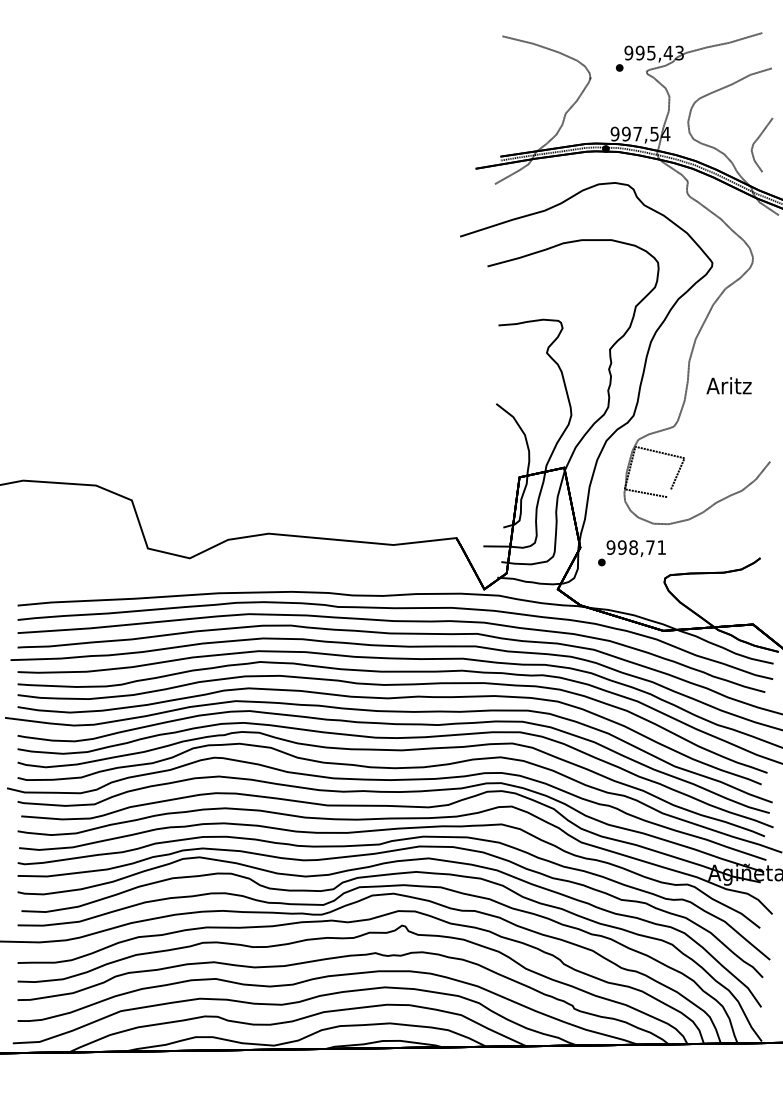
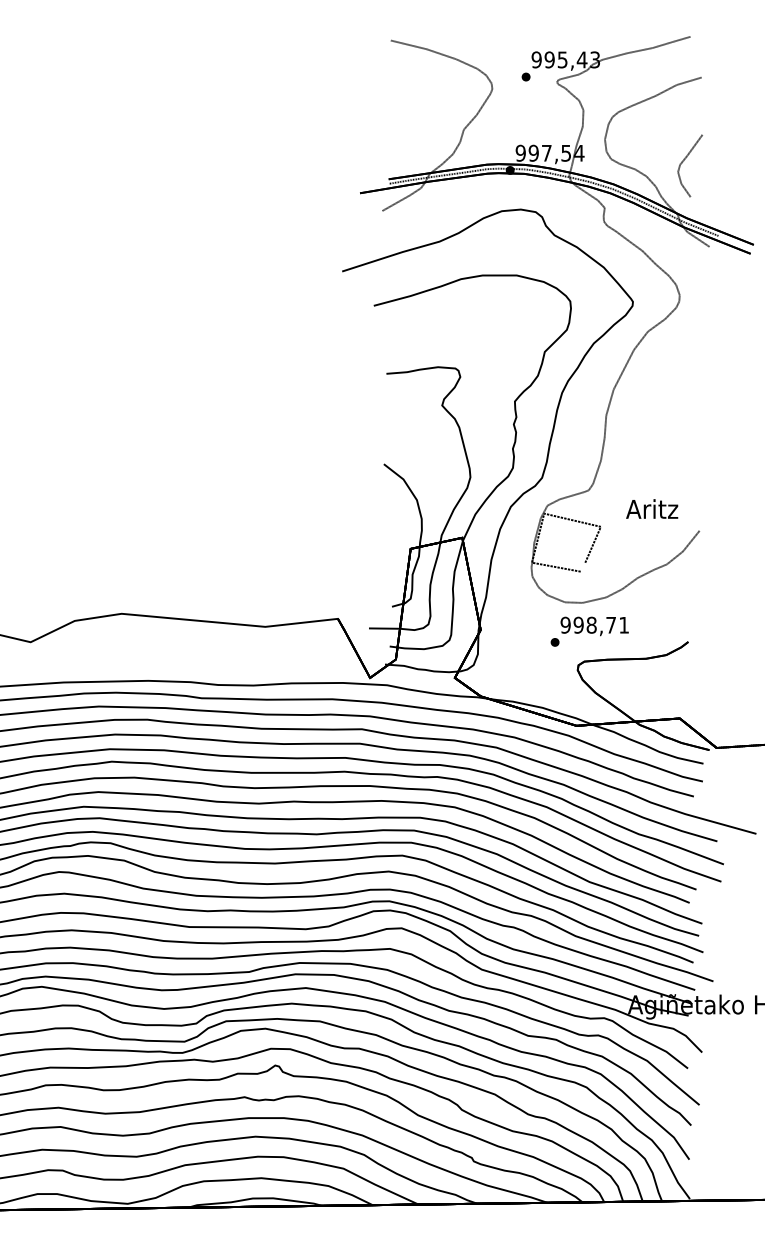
text: (728, 385) -> (651, 508), moved
text: (631, 553) -> (589, 632), moved

